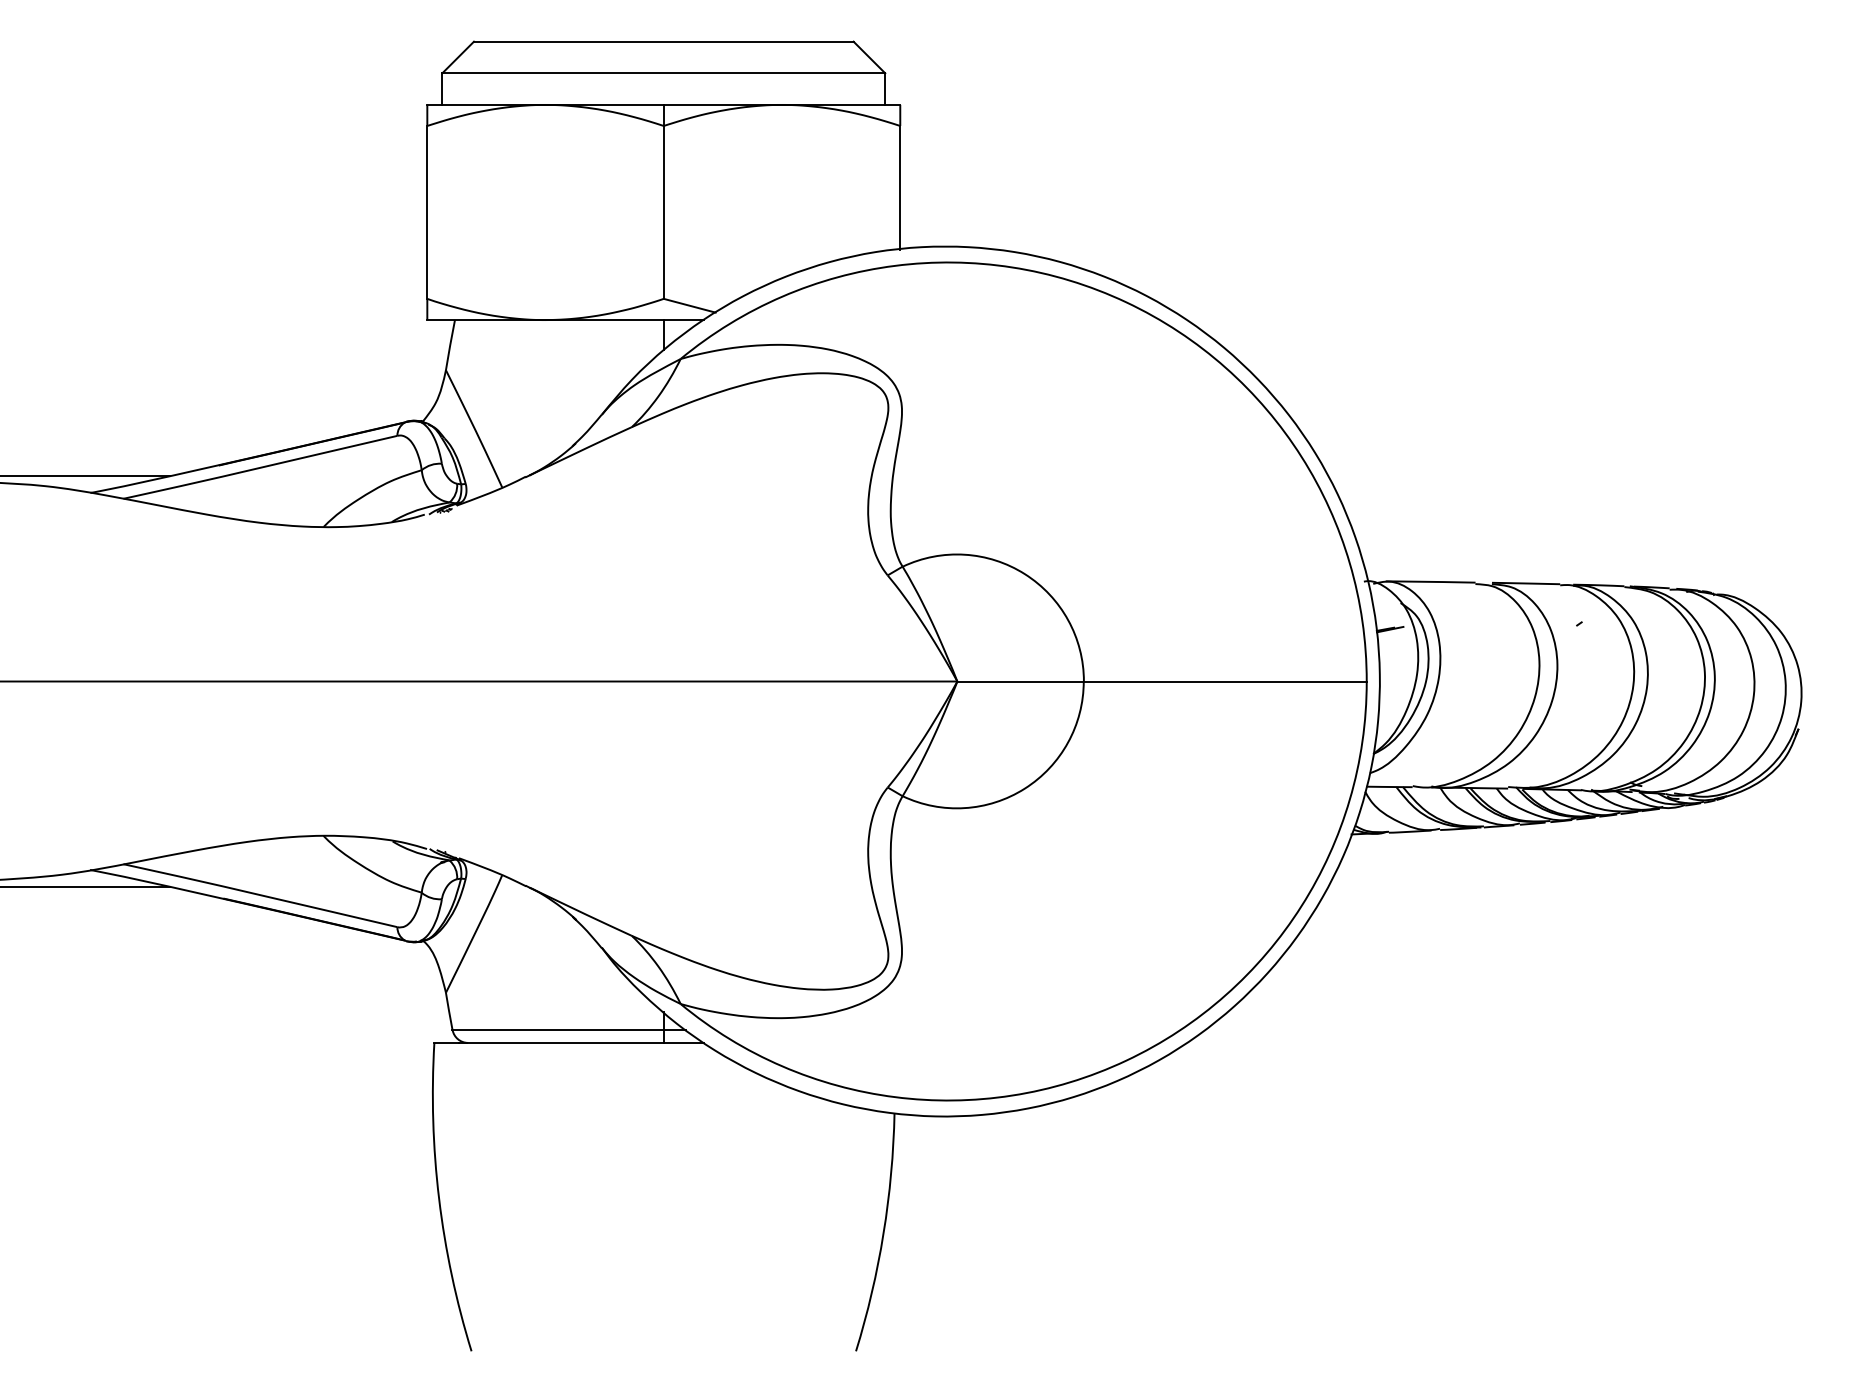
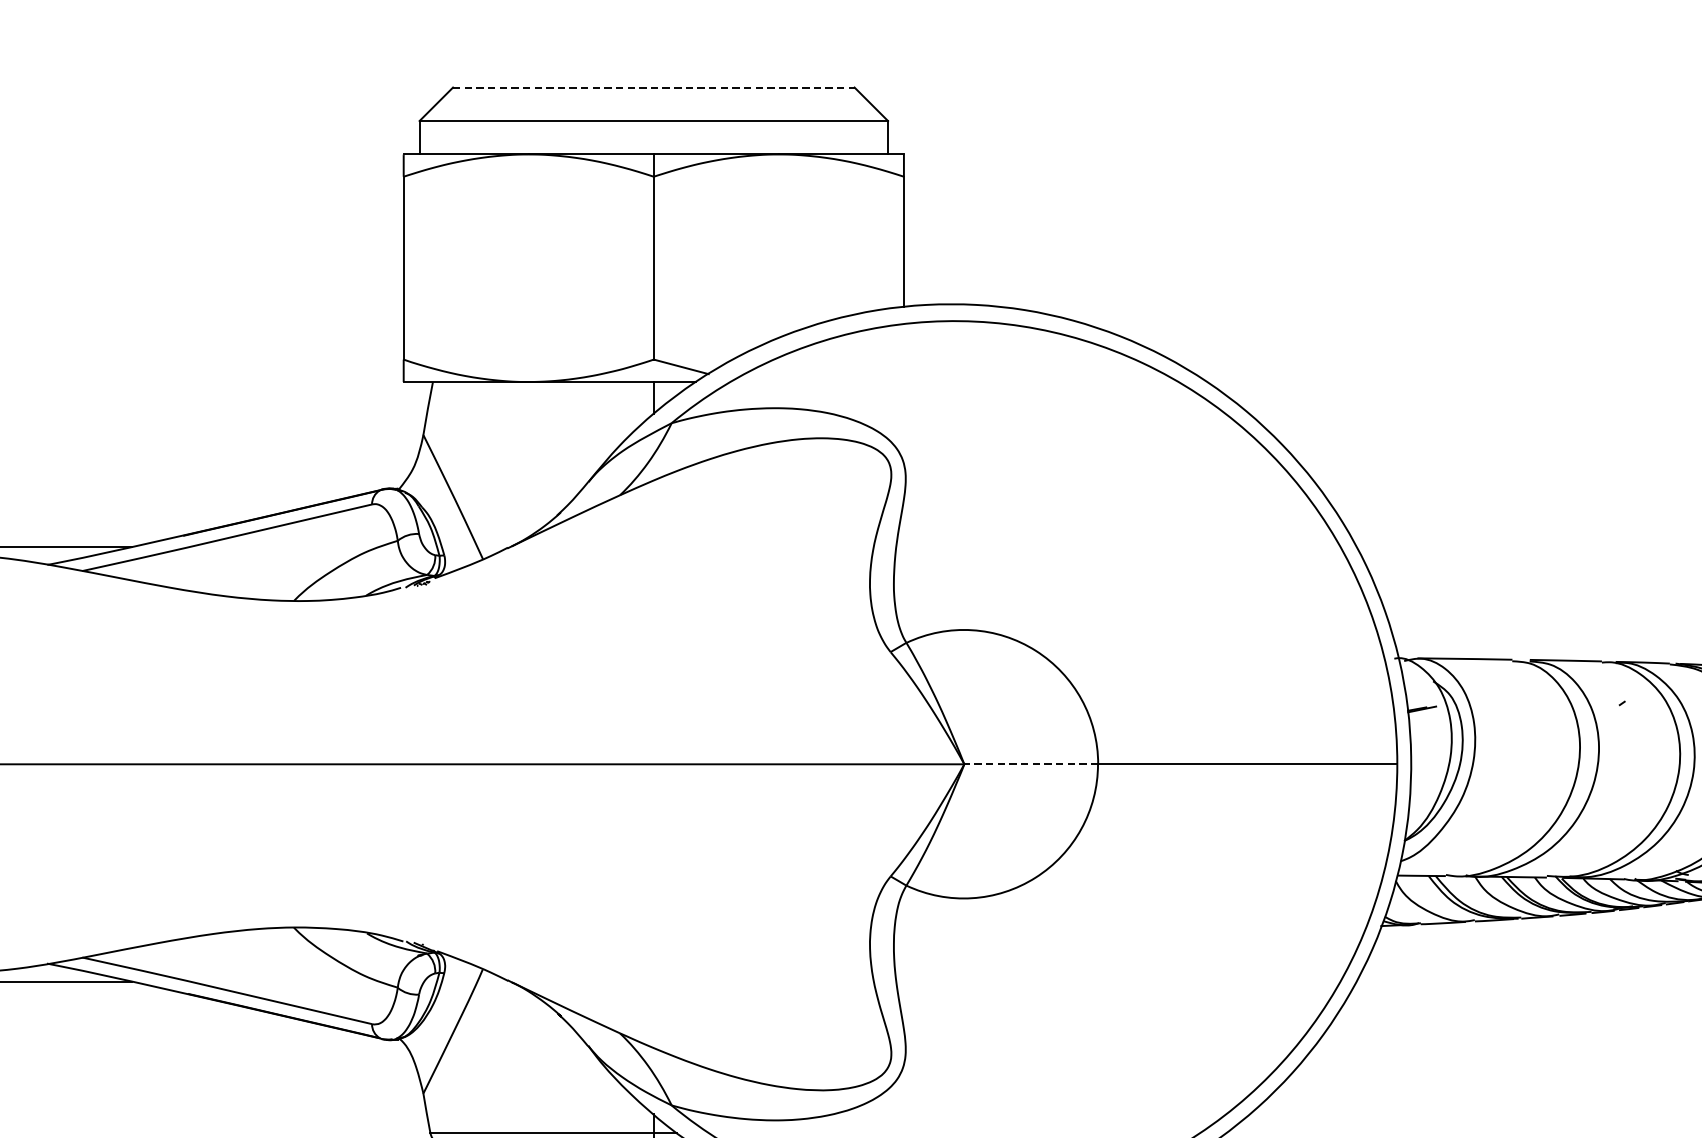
line: (663, 41) -> (653, 87), solid -> dashed
line: (1020, 681) -> (1031, 764), solid -> dashed

